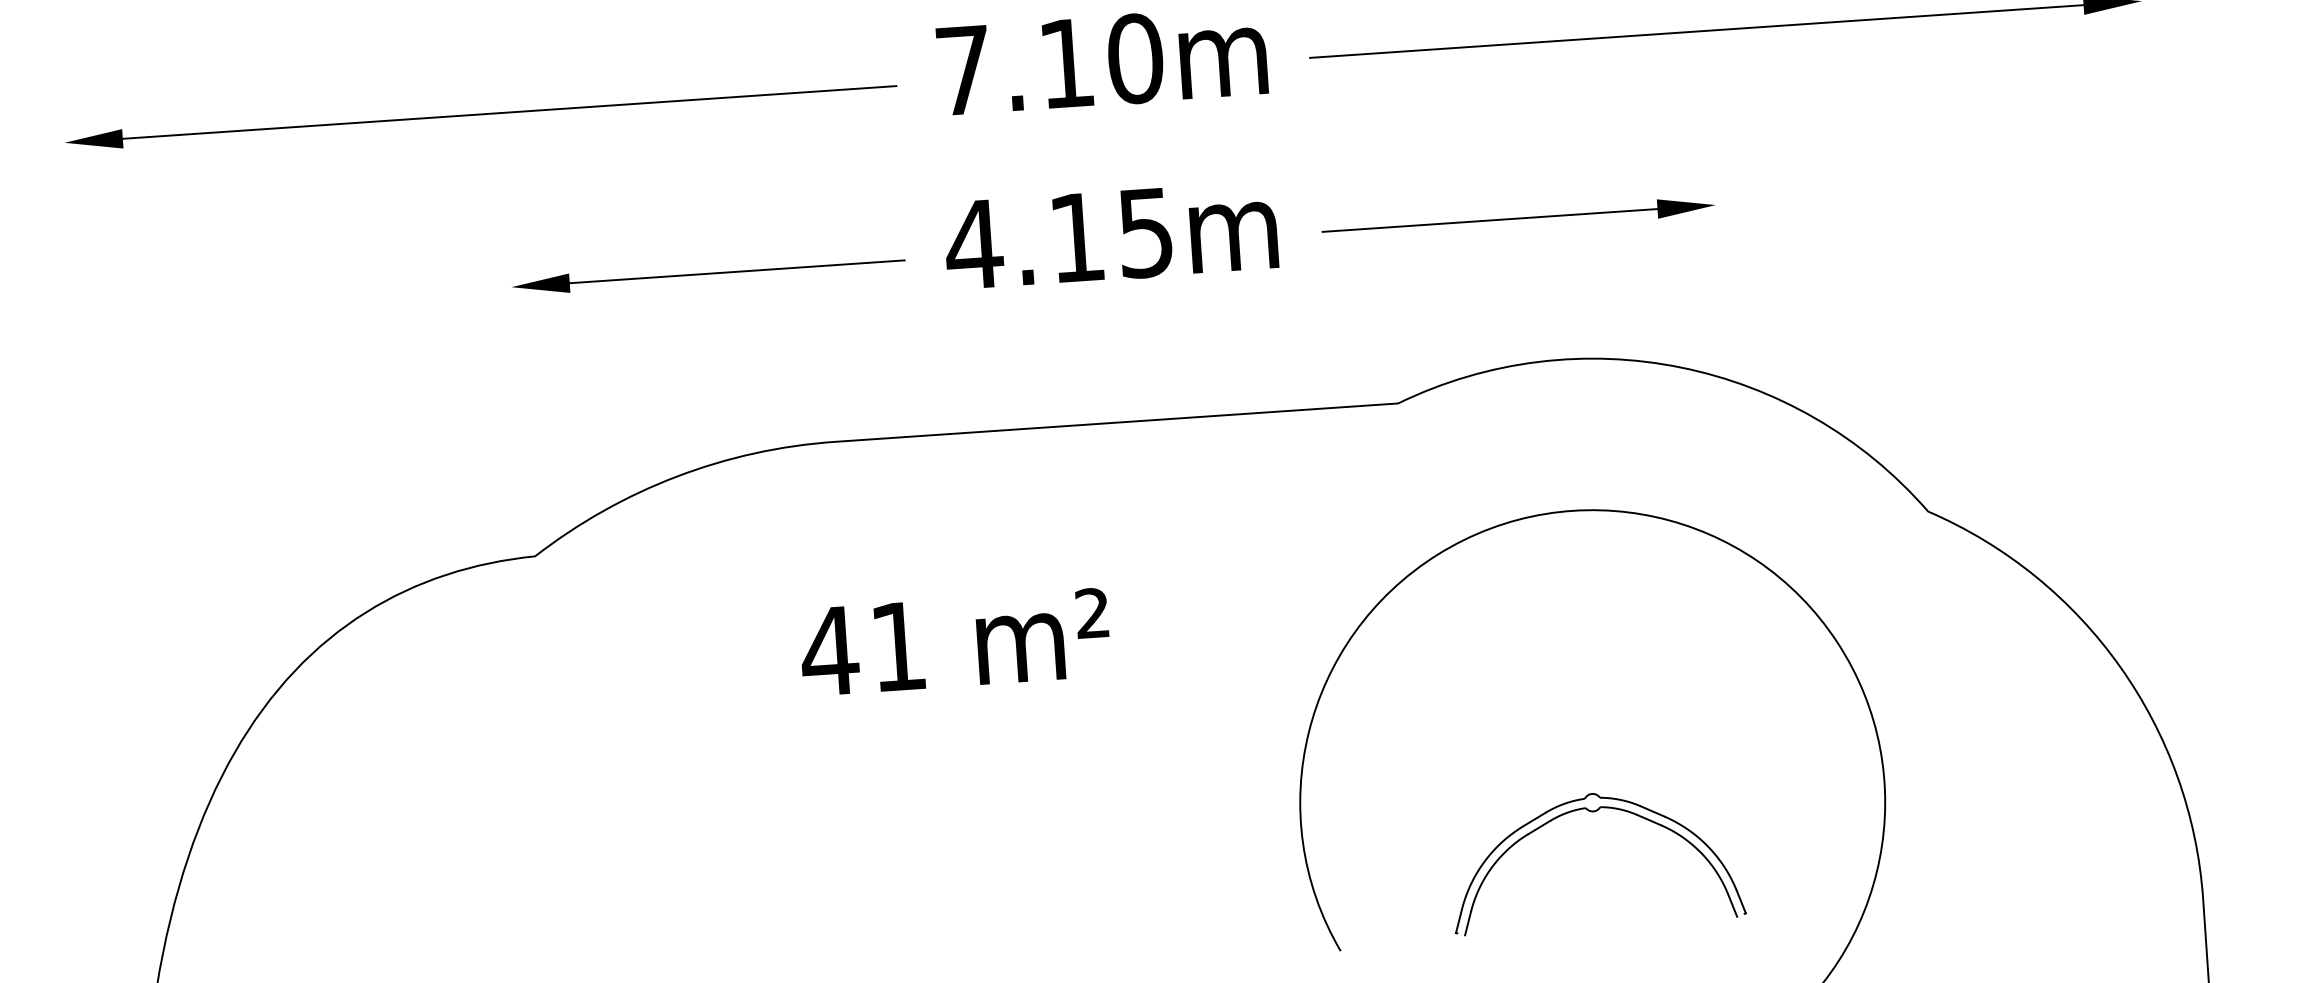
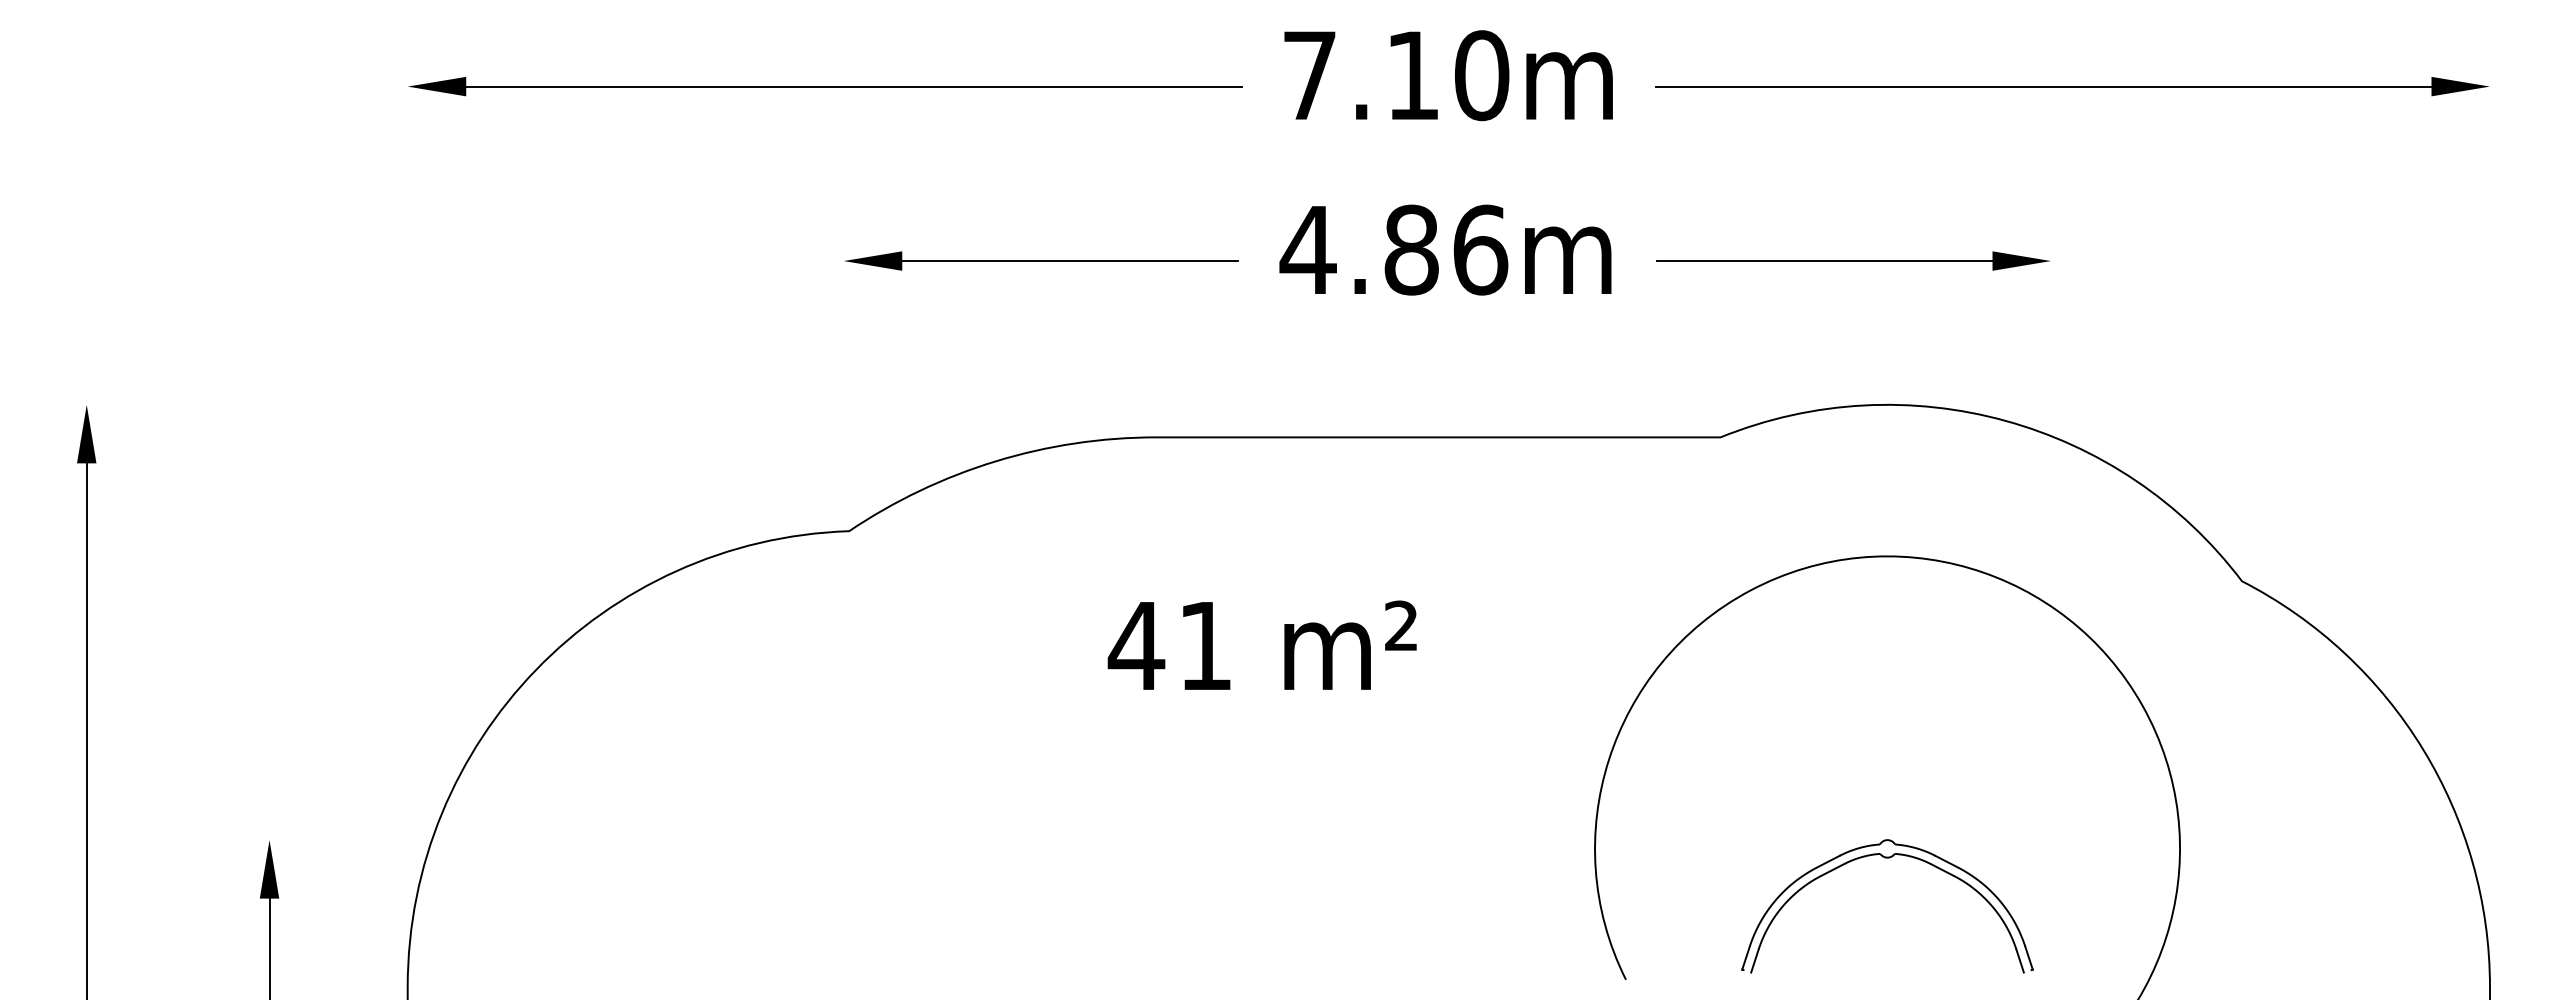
text: (1111, 234) -> (1446, 249), 4.15m -> 4.86m

